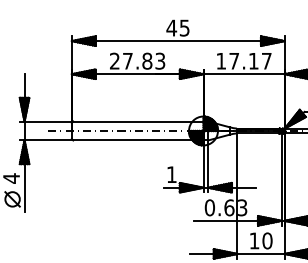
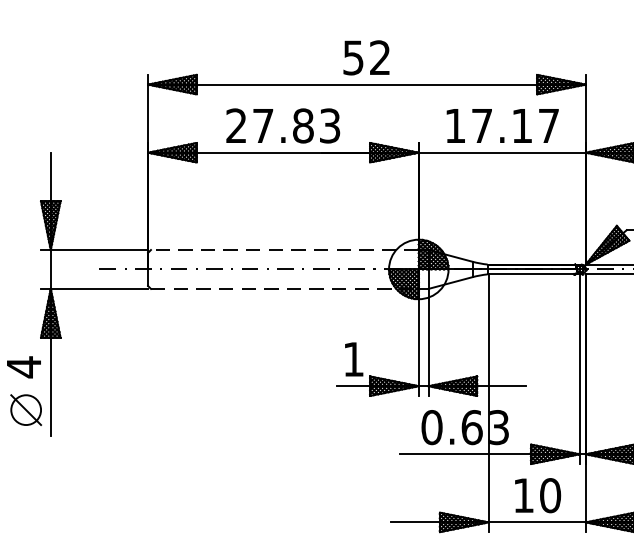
text: (177, 27) -> (365, 56), 45 -> 52
line: (137, 121) -> (283, 249), solid -> dashed
line: (138, 140) -> (285, 289), solid -> dashed

